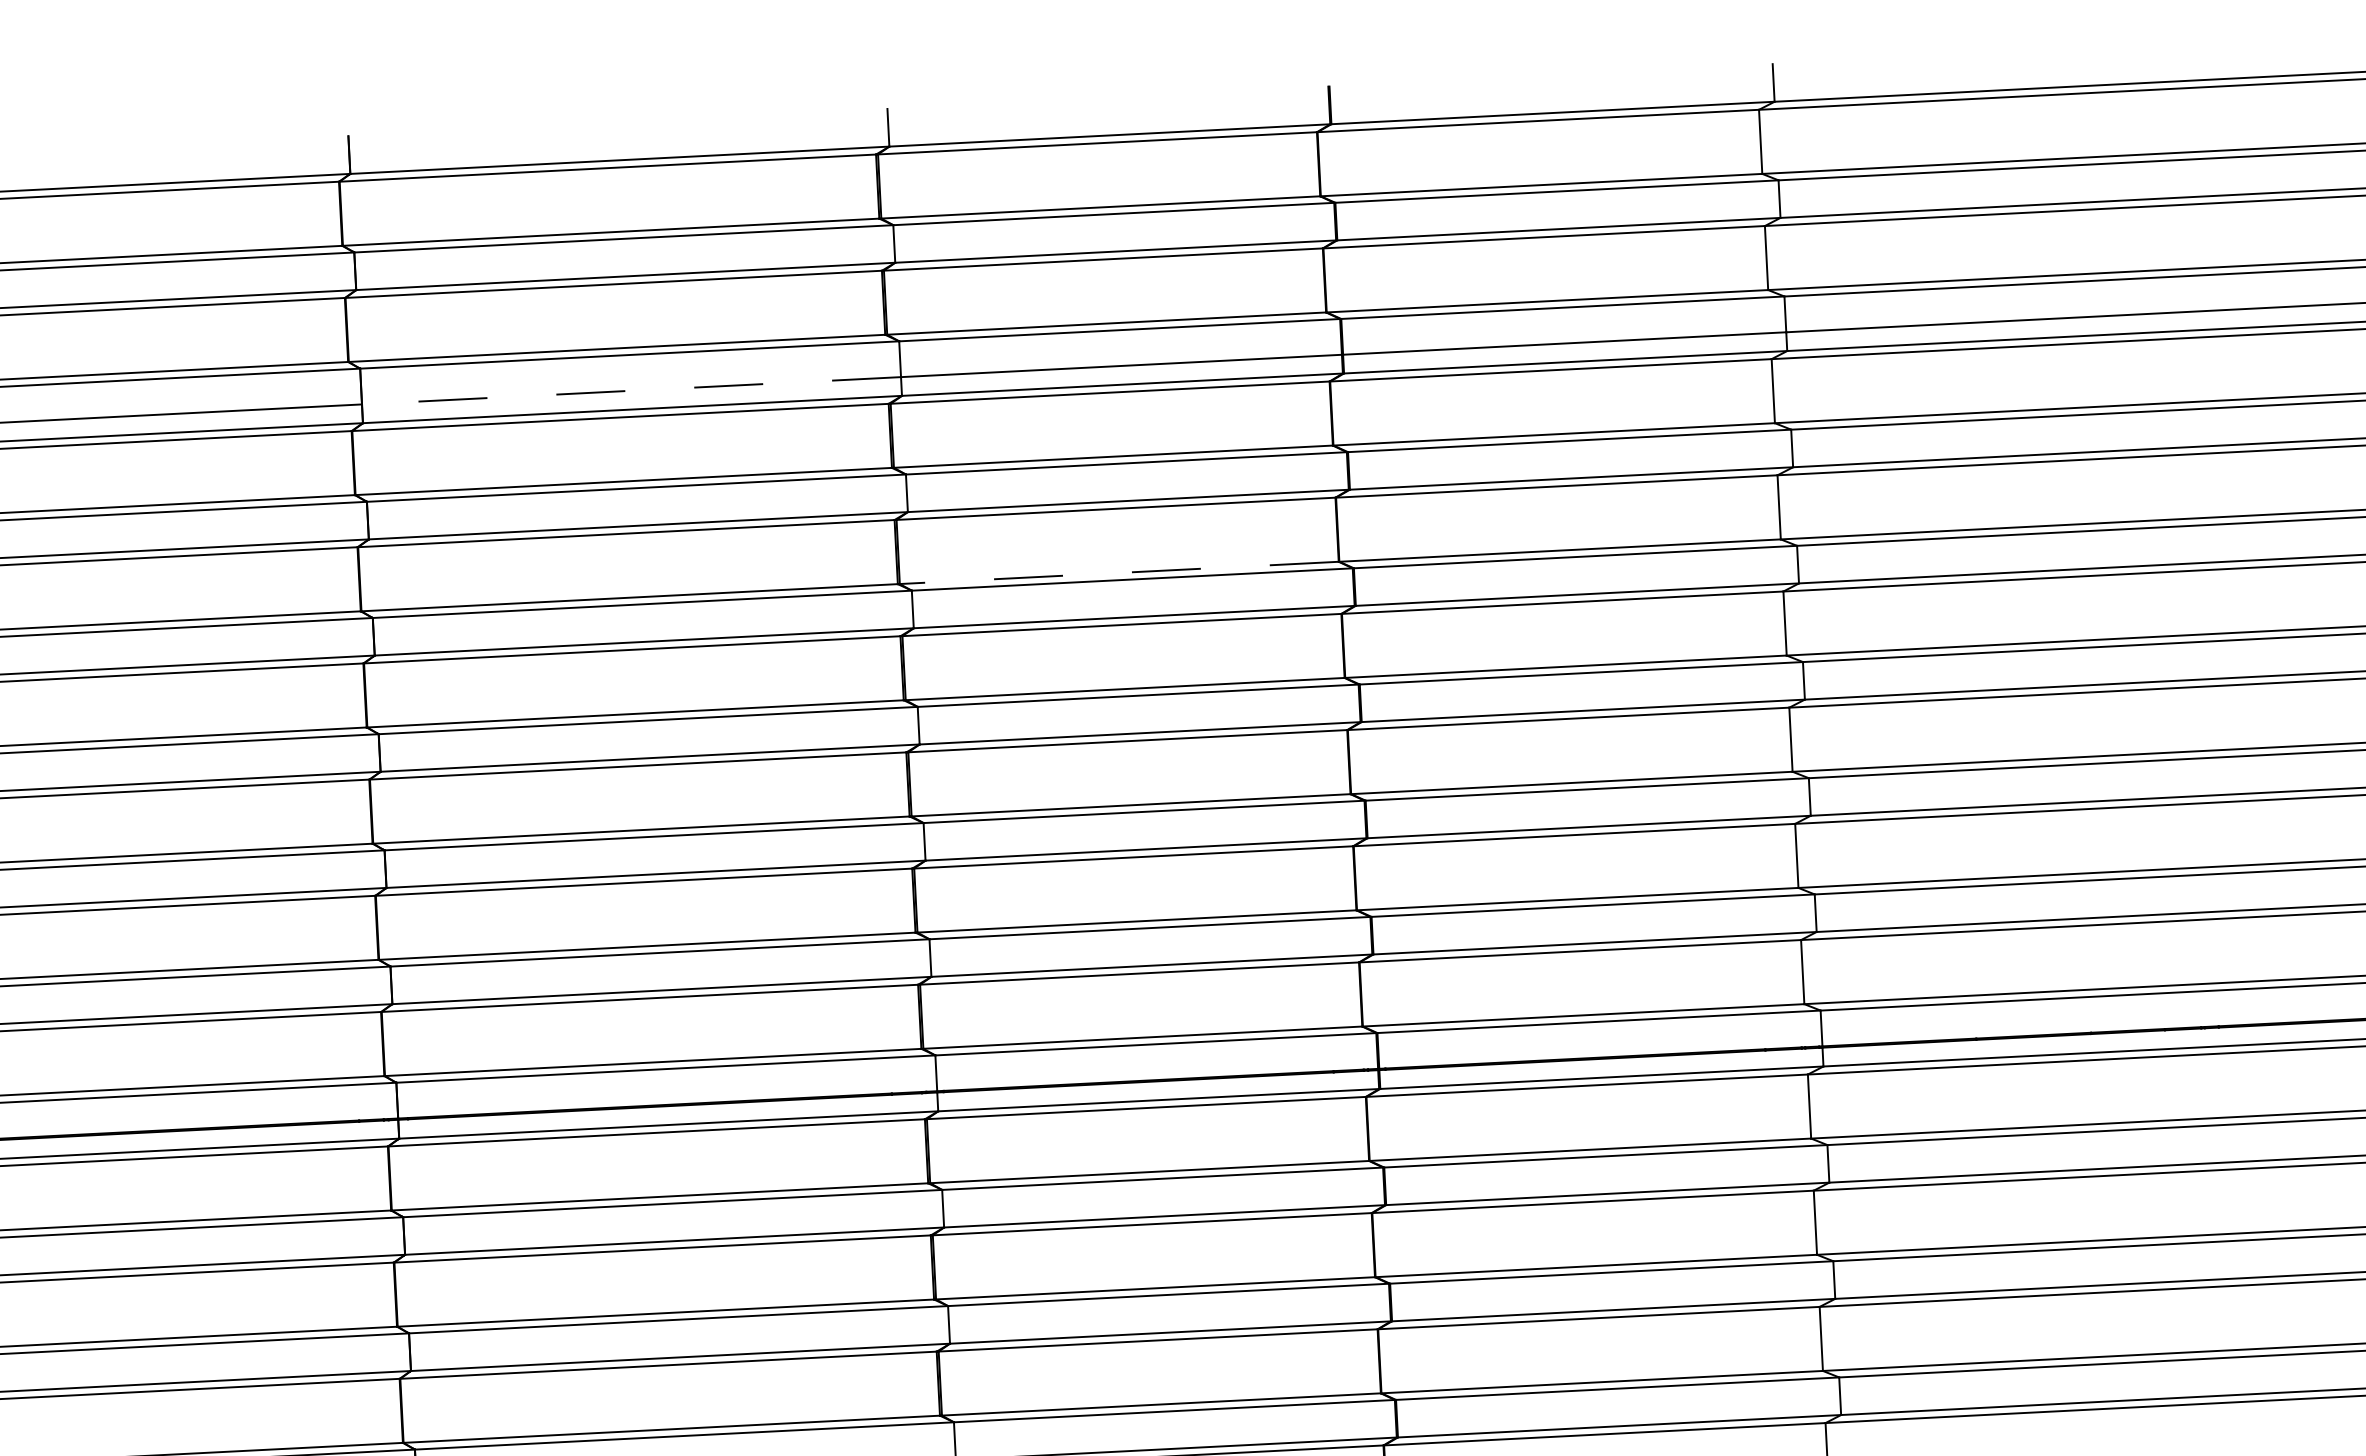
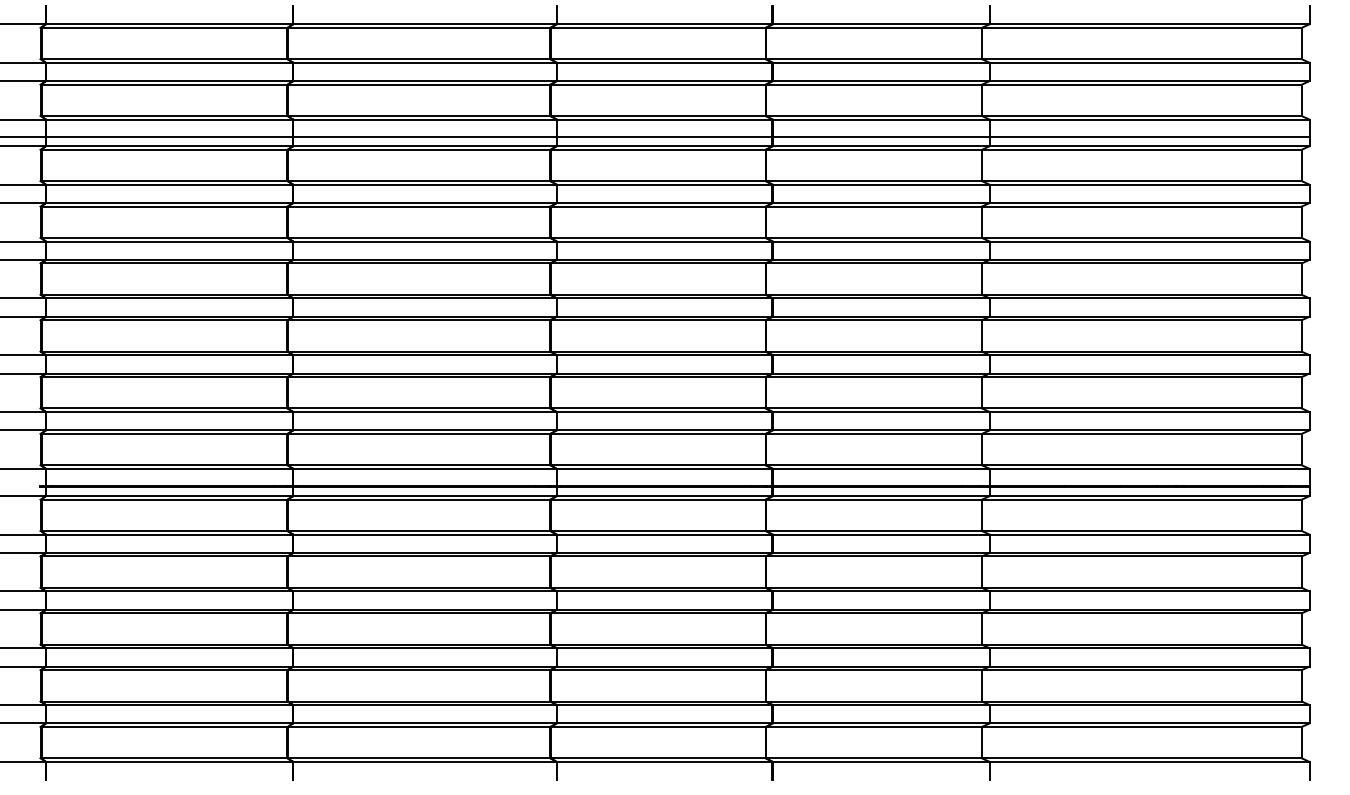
line: (630, 391) -> (424, 137), dashed -> solid
line: (1117, 572) -> (657, 237), dashed -> solid

